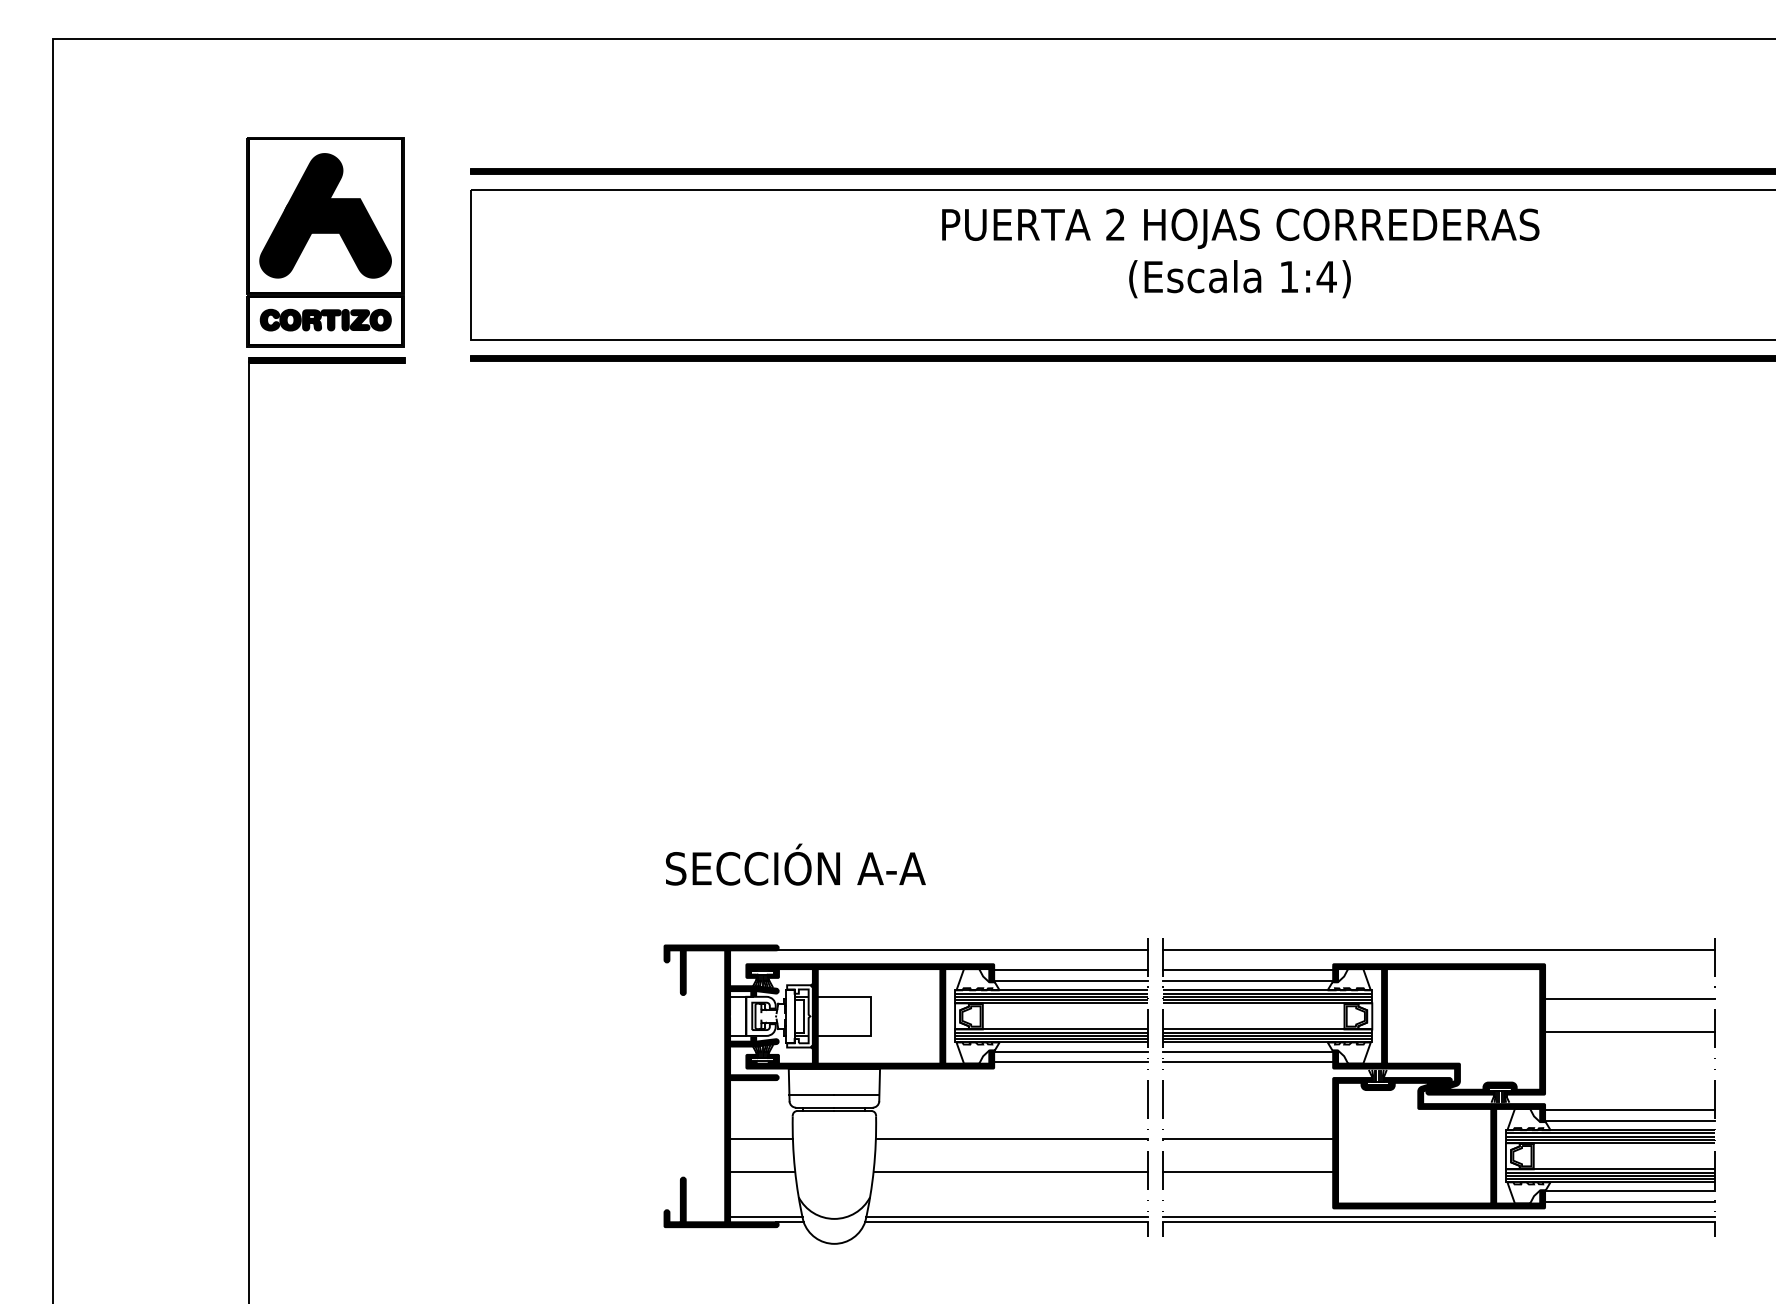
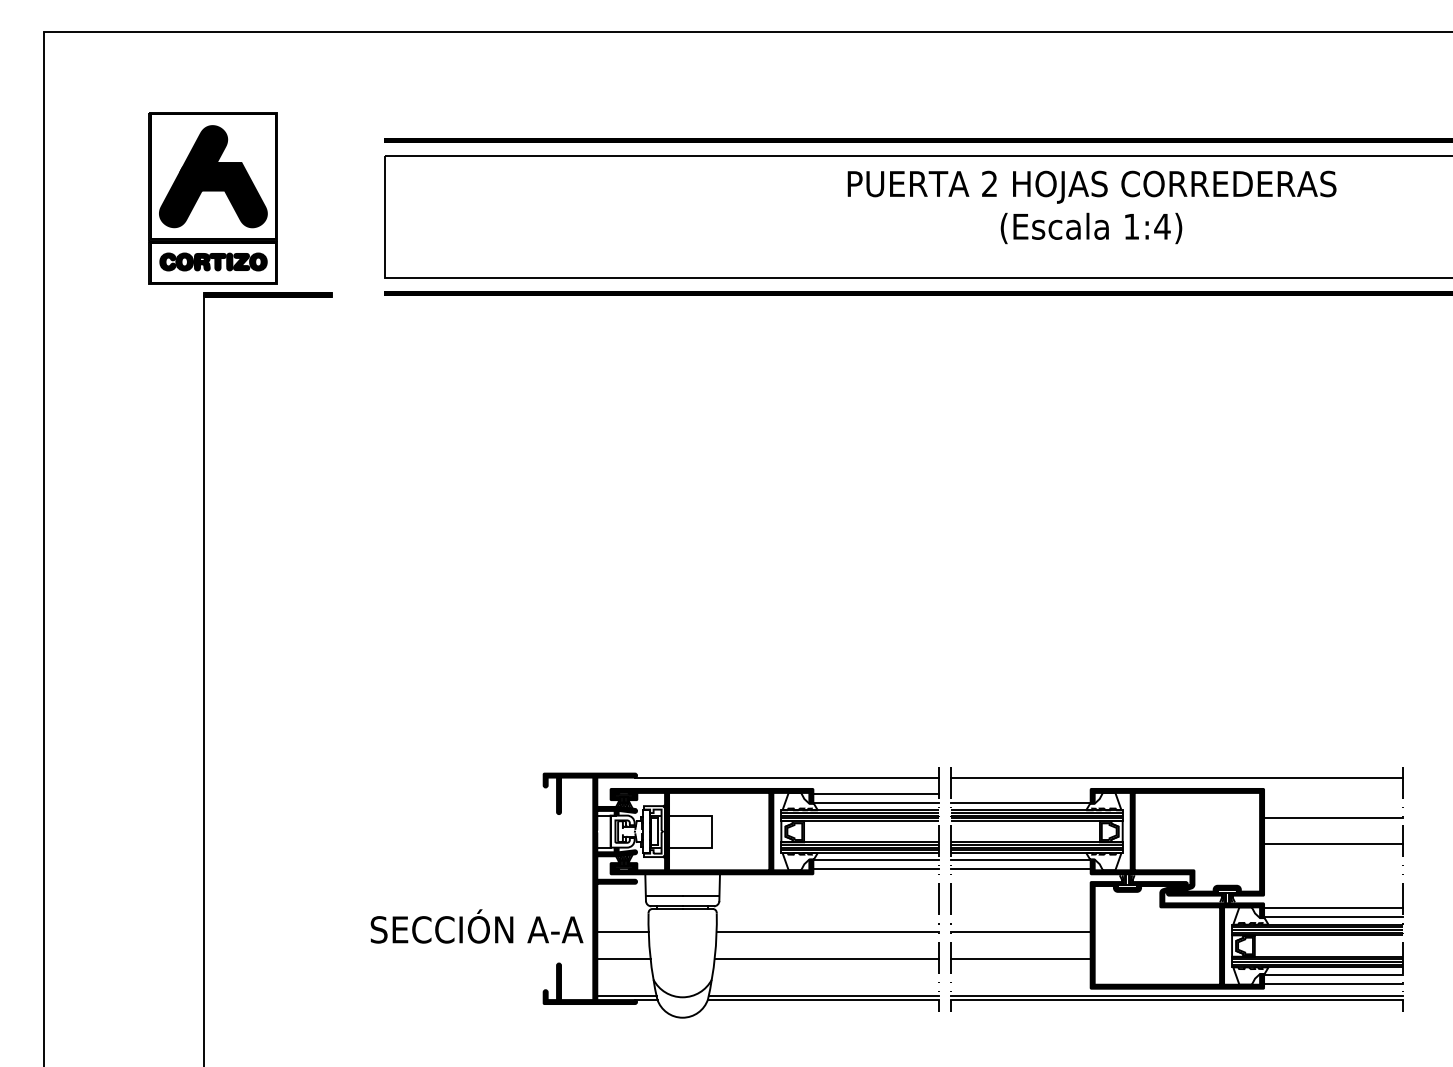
part: (324, 242) -> (212, 198), moved
text: (1240, 253) -> (1091, 207), moved
text: (795, 864) -> (476, 926), moved
line: (1247, 971) -> (1020, 794), removed

